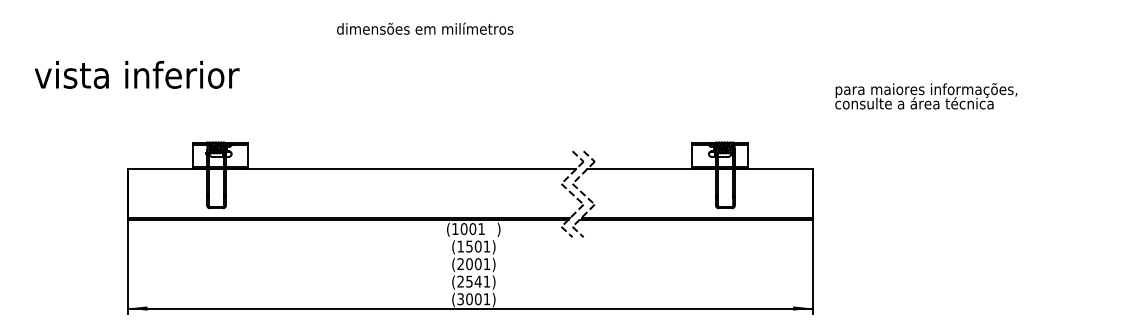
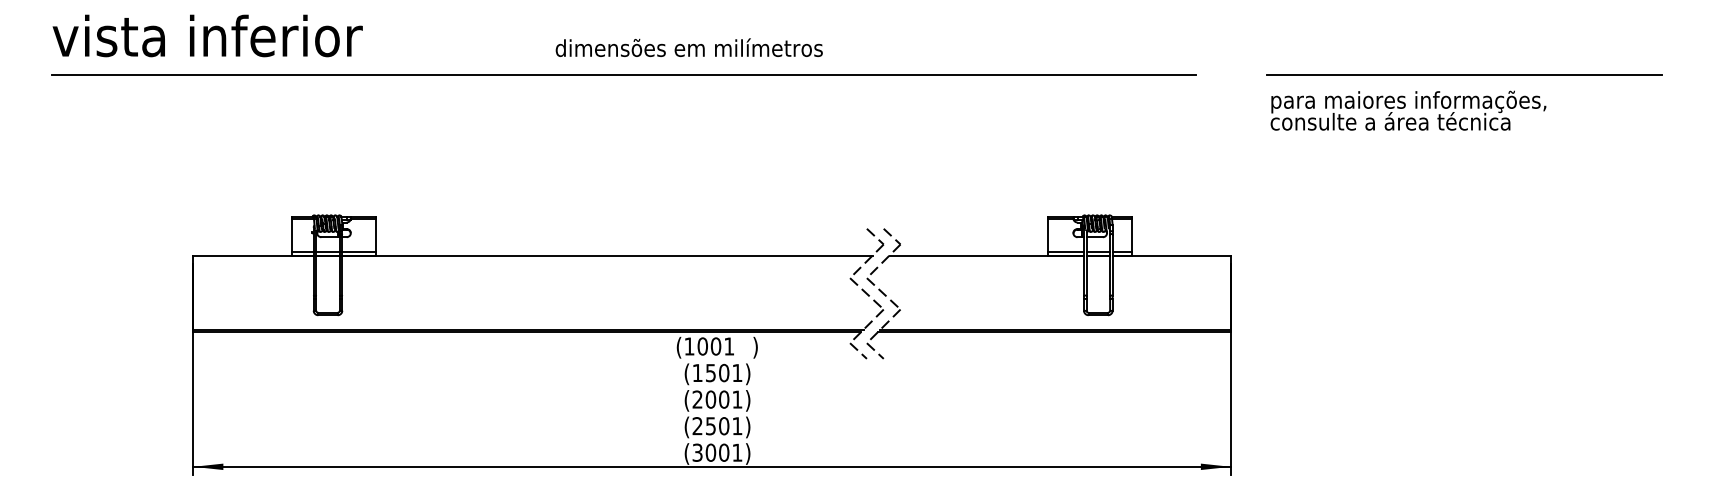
text: (425, 28) -> (689, 47), moved
line: (411, 49) -> (623, 74), added
line: (967, 49) -> (1464, 74), added
text: (136, 74) -> (206, 35), moved
text: (926, 96) -> (1408, 111), moved
text: (477, 281) -> (723, 425), (2541) -> (2501)

